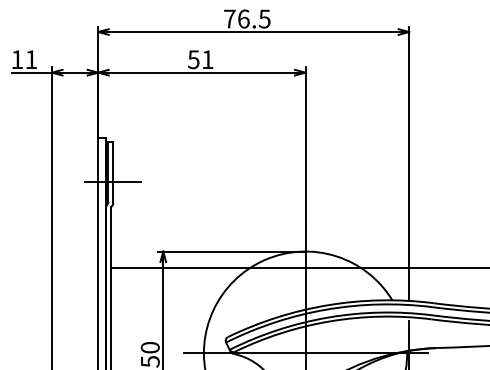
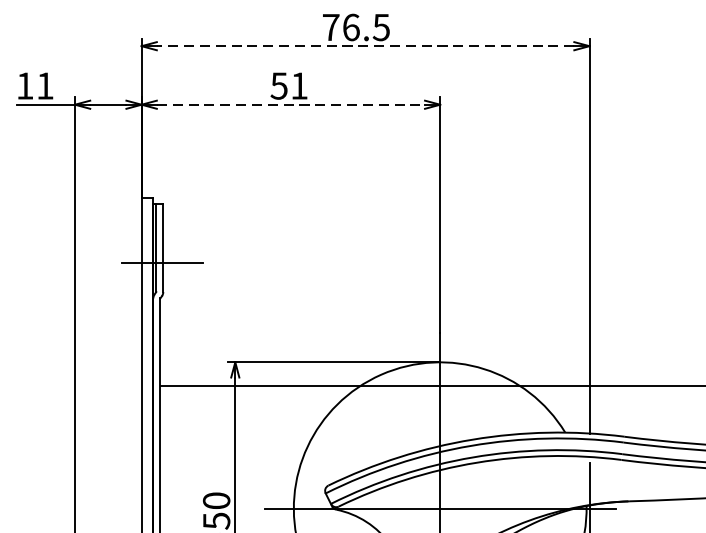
line: (253, 32) -> (365, 46), solid -> dashed
line: (202, 72) -> (291, 104), solid -> dashed

